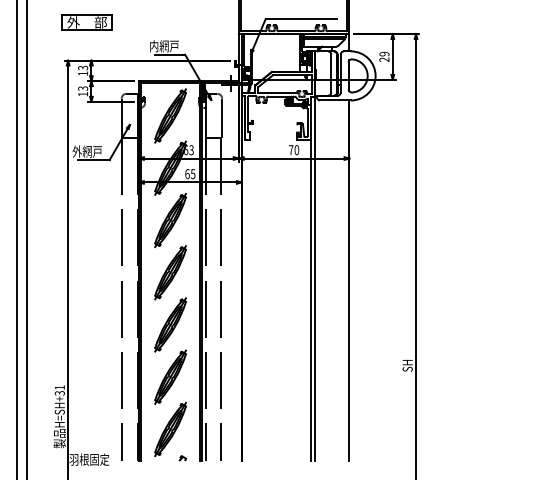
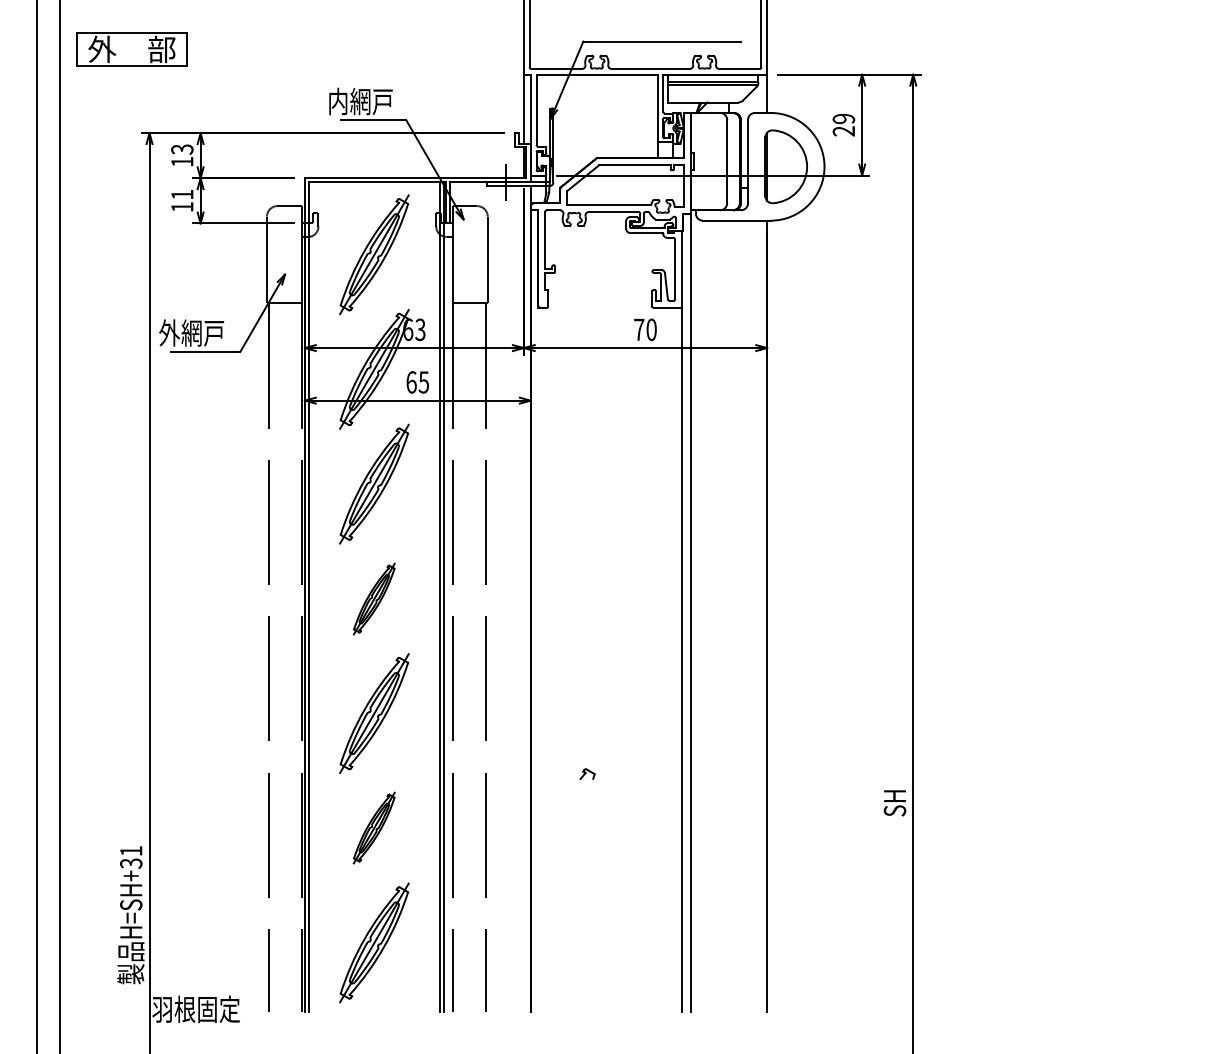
part: (86, 22) -> (130, 49), moved
text: (83, 88) -> (183, 194), 13 -> 11
part: (170, 272) -> (374, 598), size x0.6
part: (170, 376) -> (374, 826), size x0.6
part: (182, 458) -> (587, 773), moved

